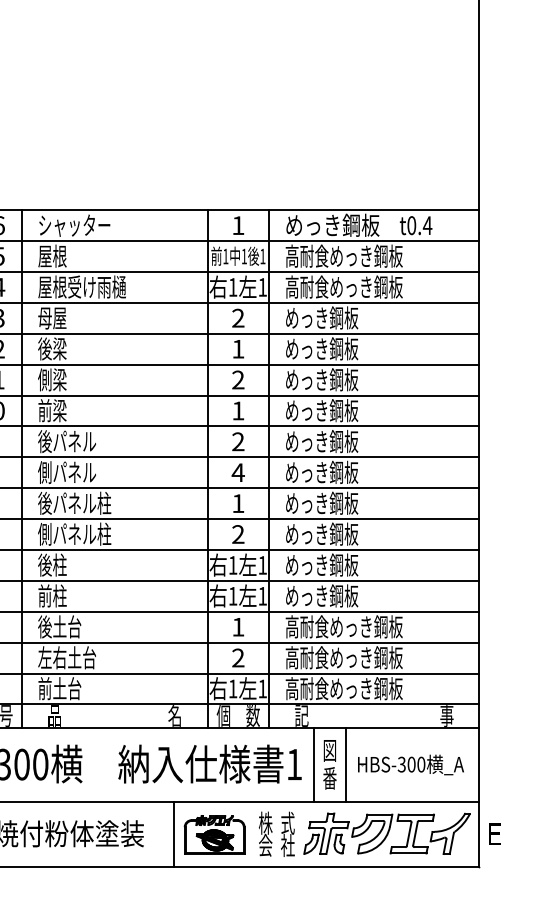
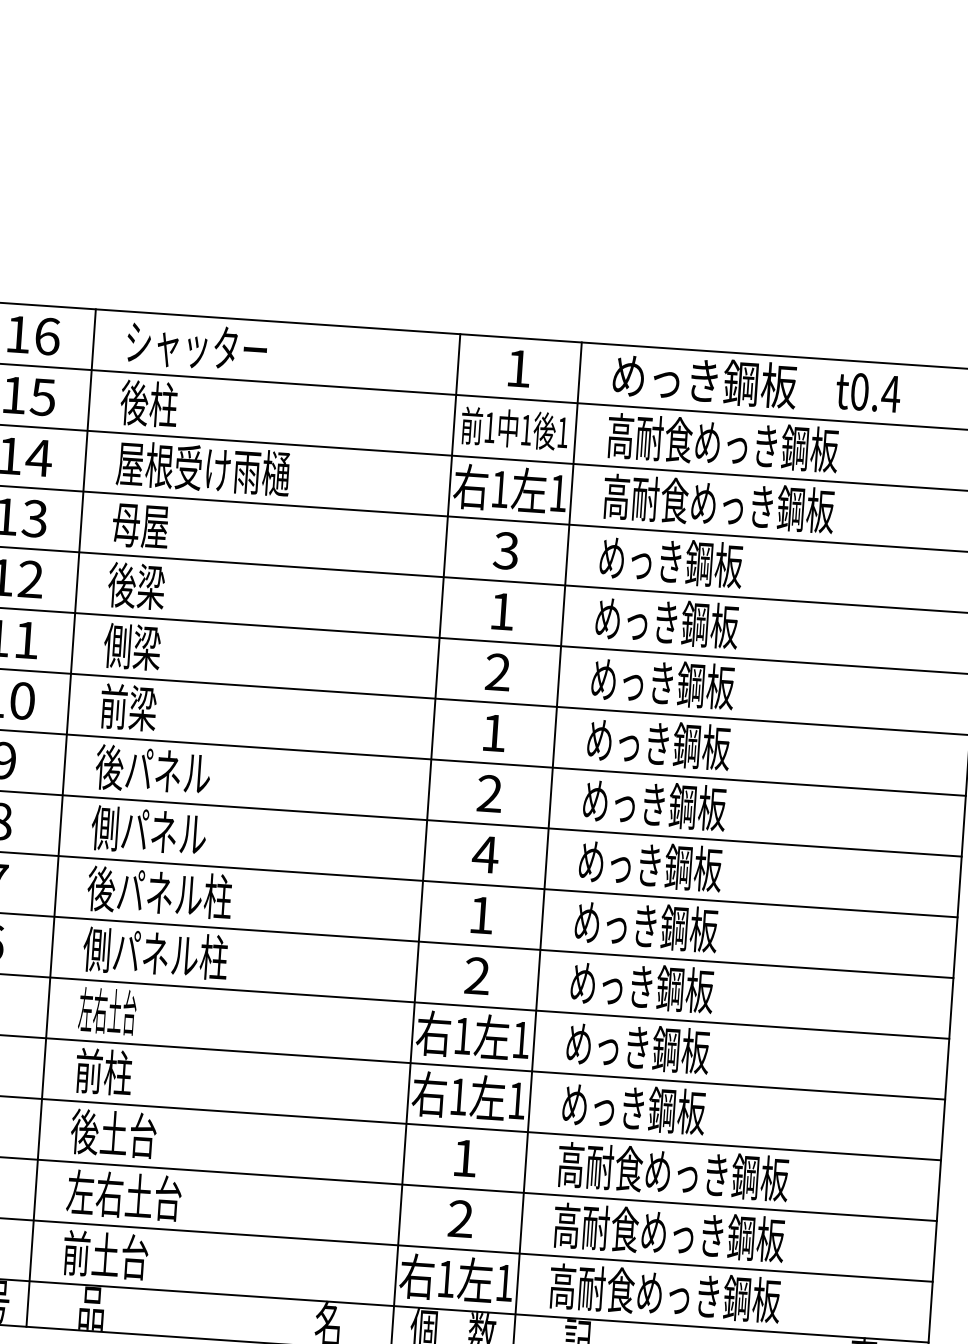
text: (52, 255) -> (149, 402), 屋根 -> 後柱
text: (238, 318) -> (506, 551), 2 -> 3
text: (52, 564) -> (107, 1010), 後柱 -> 左右土台

